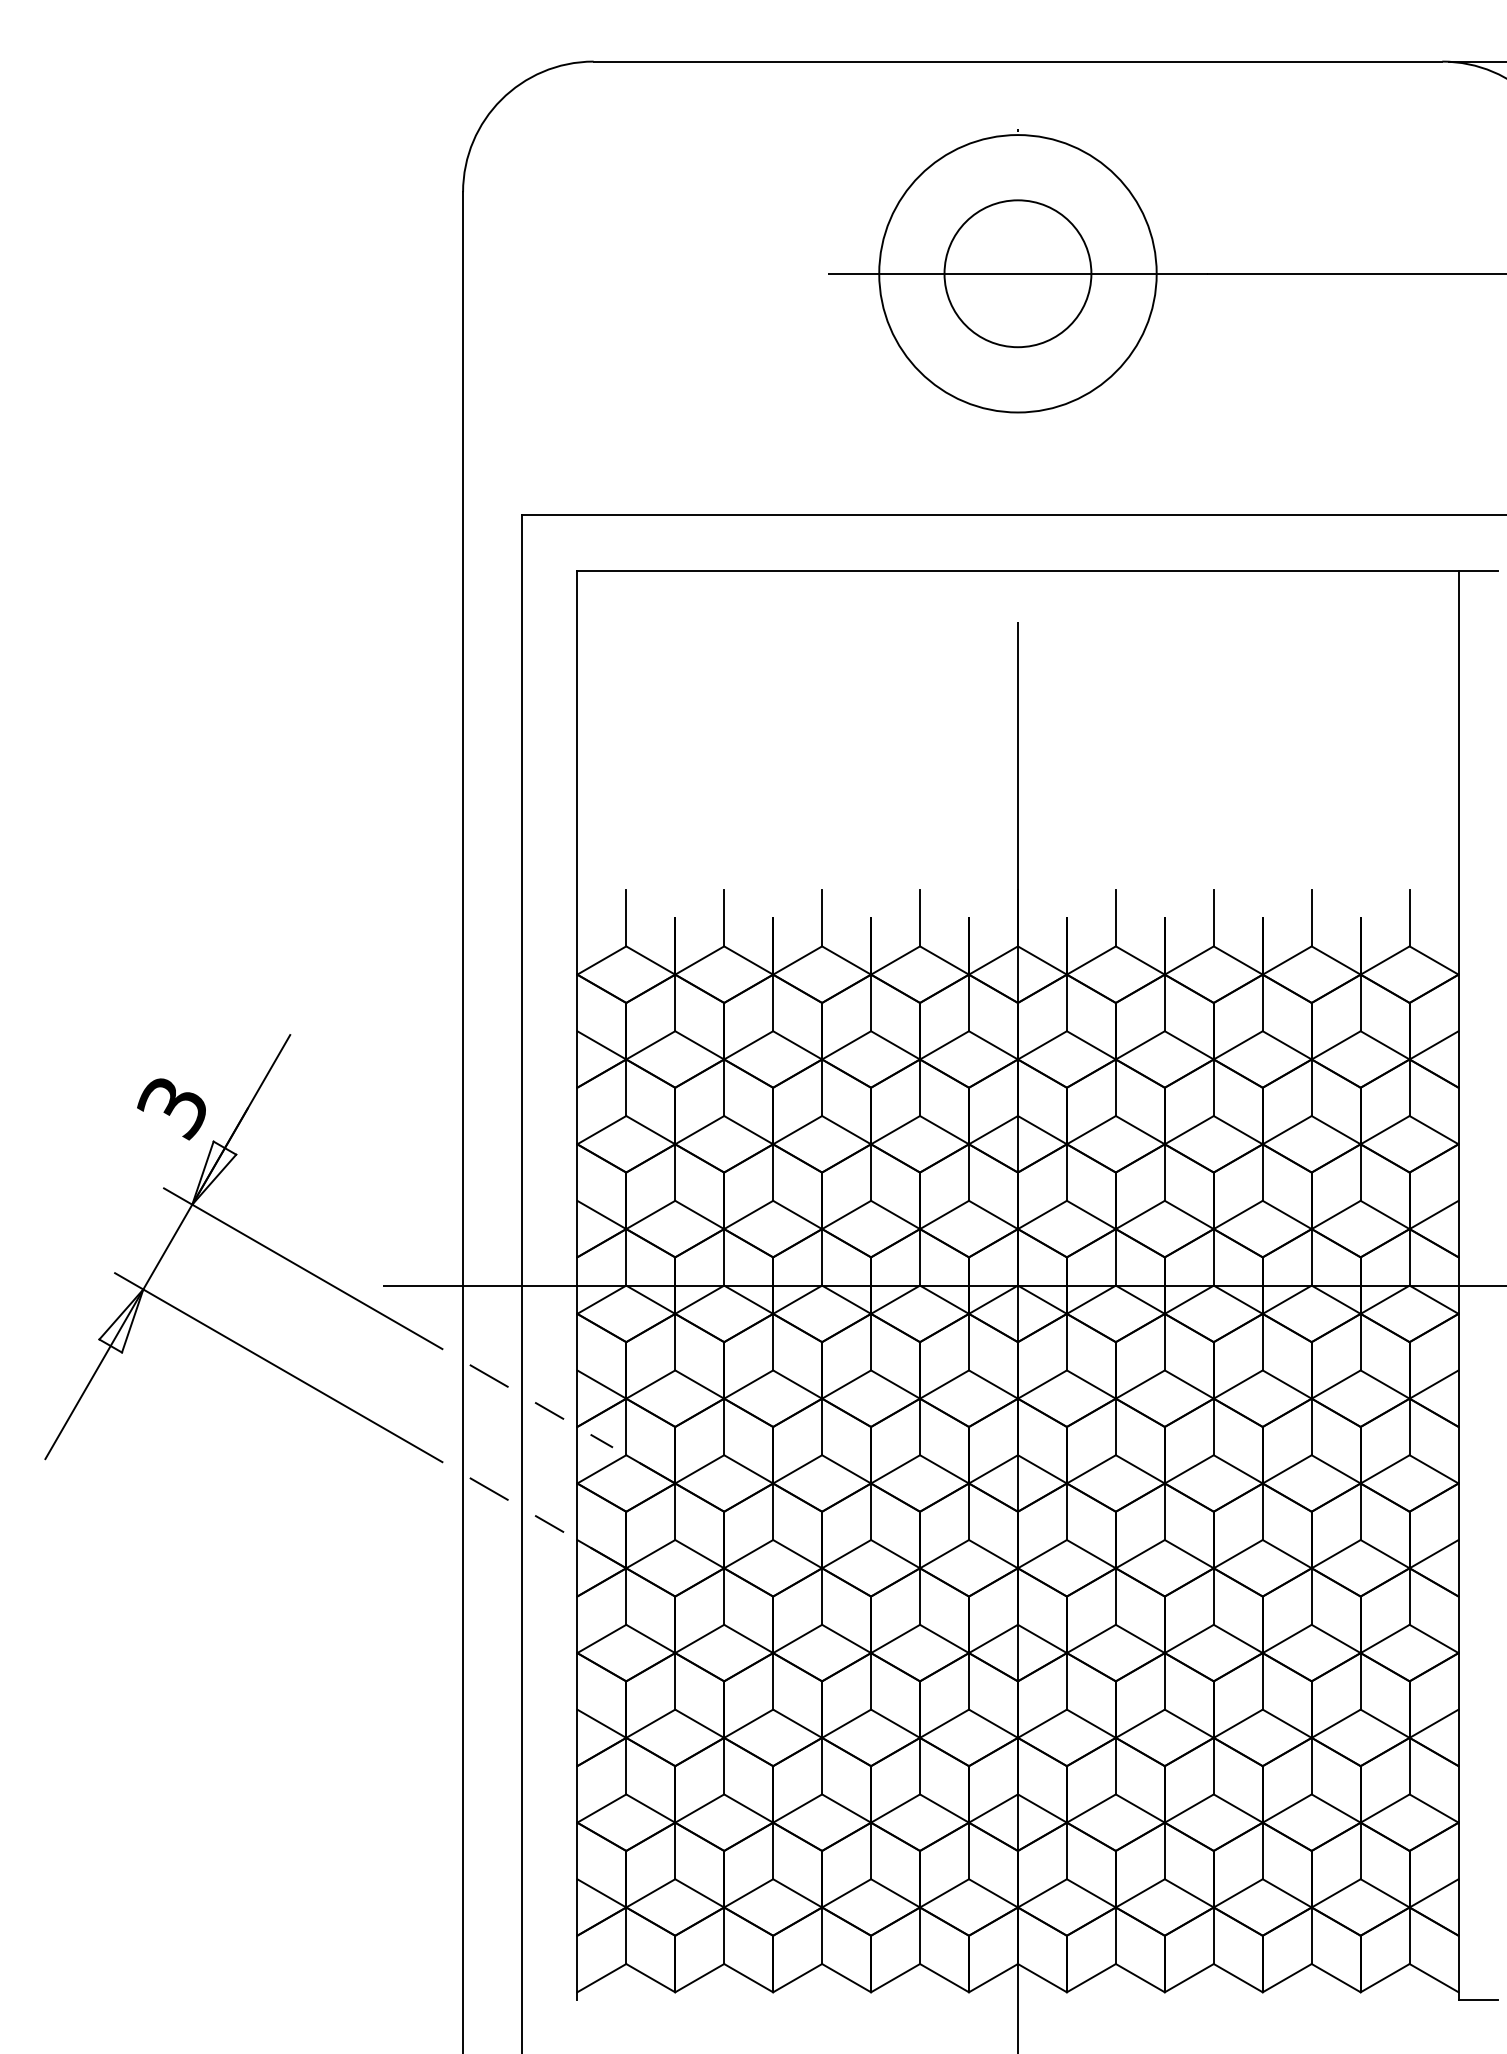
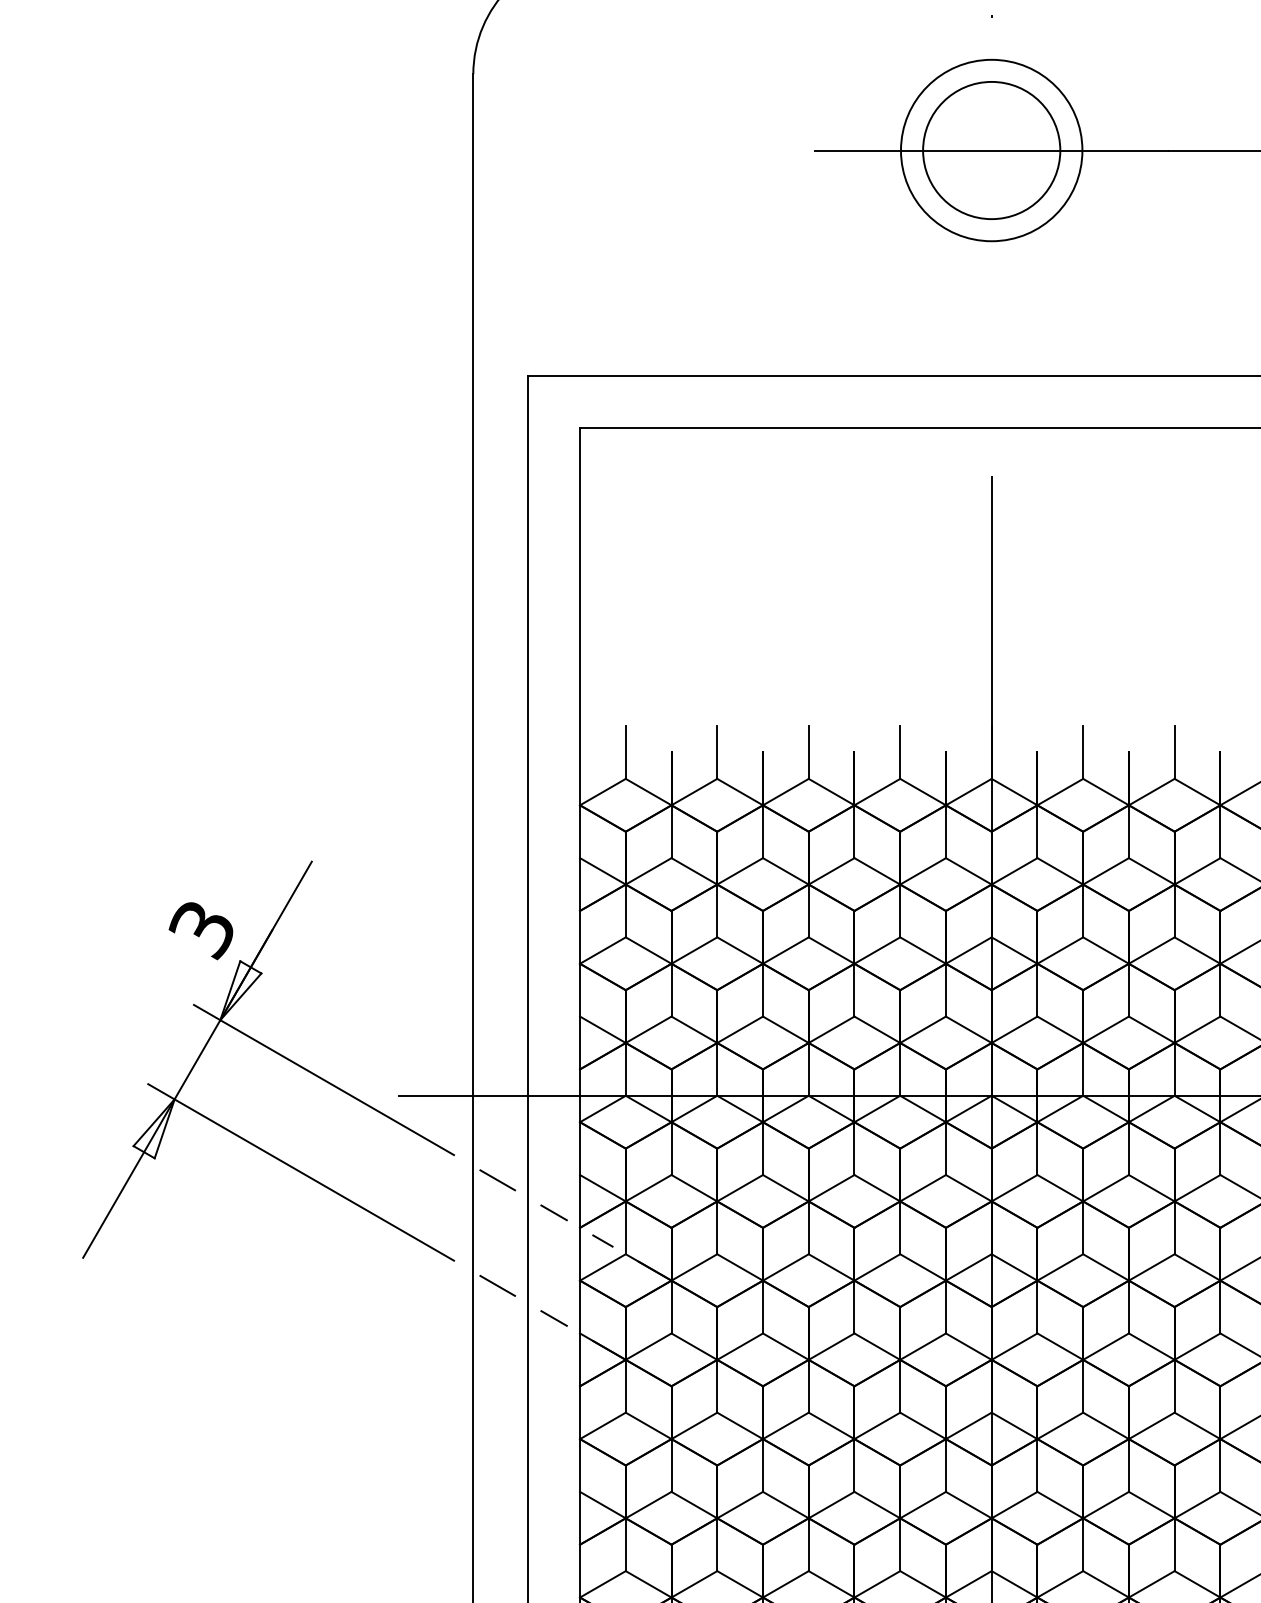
circle: (1017, 273) -> (991, 150), size x0.7

